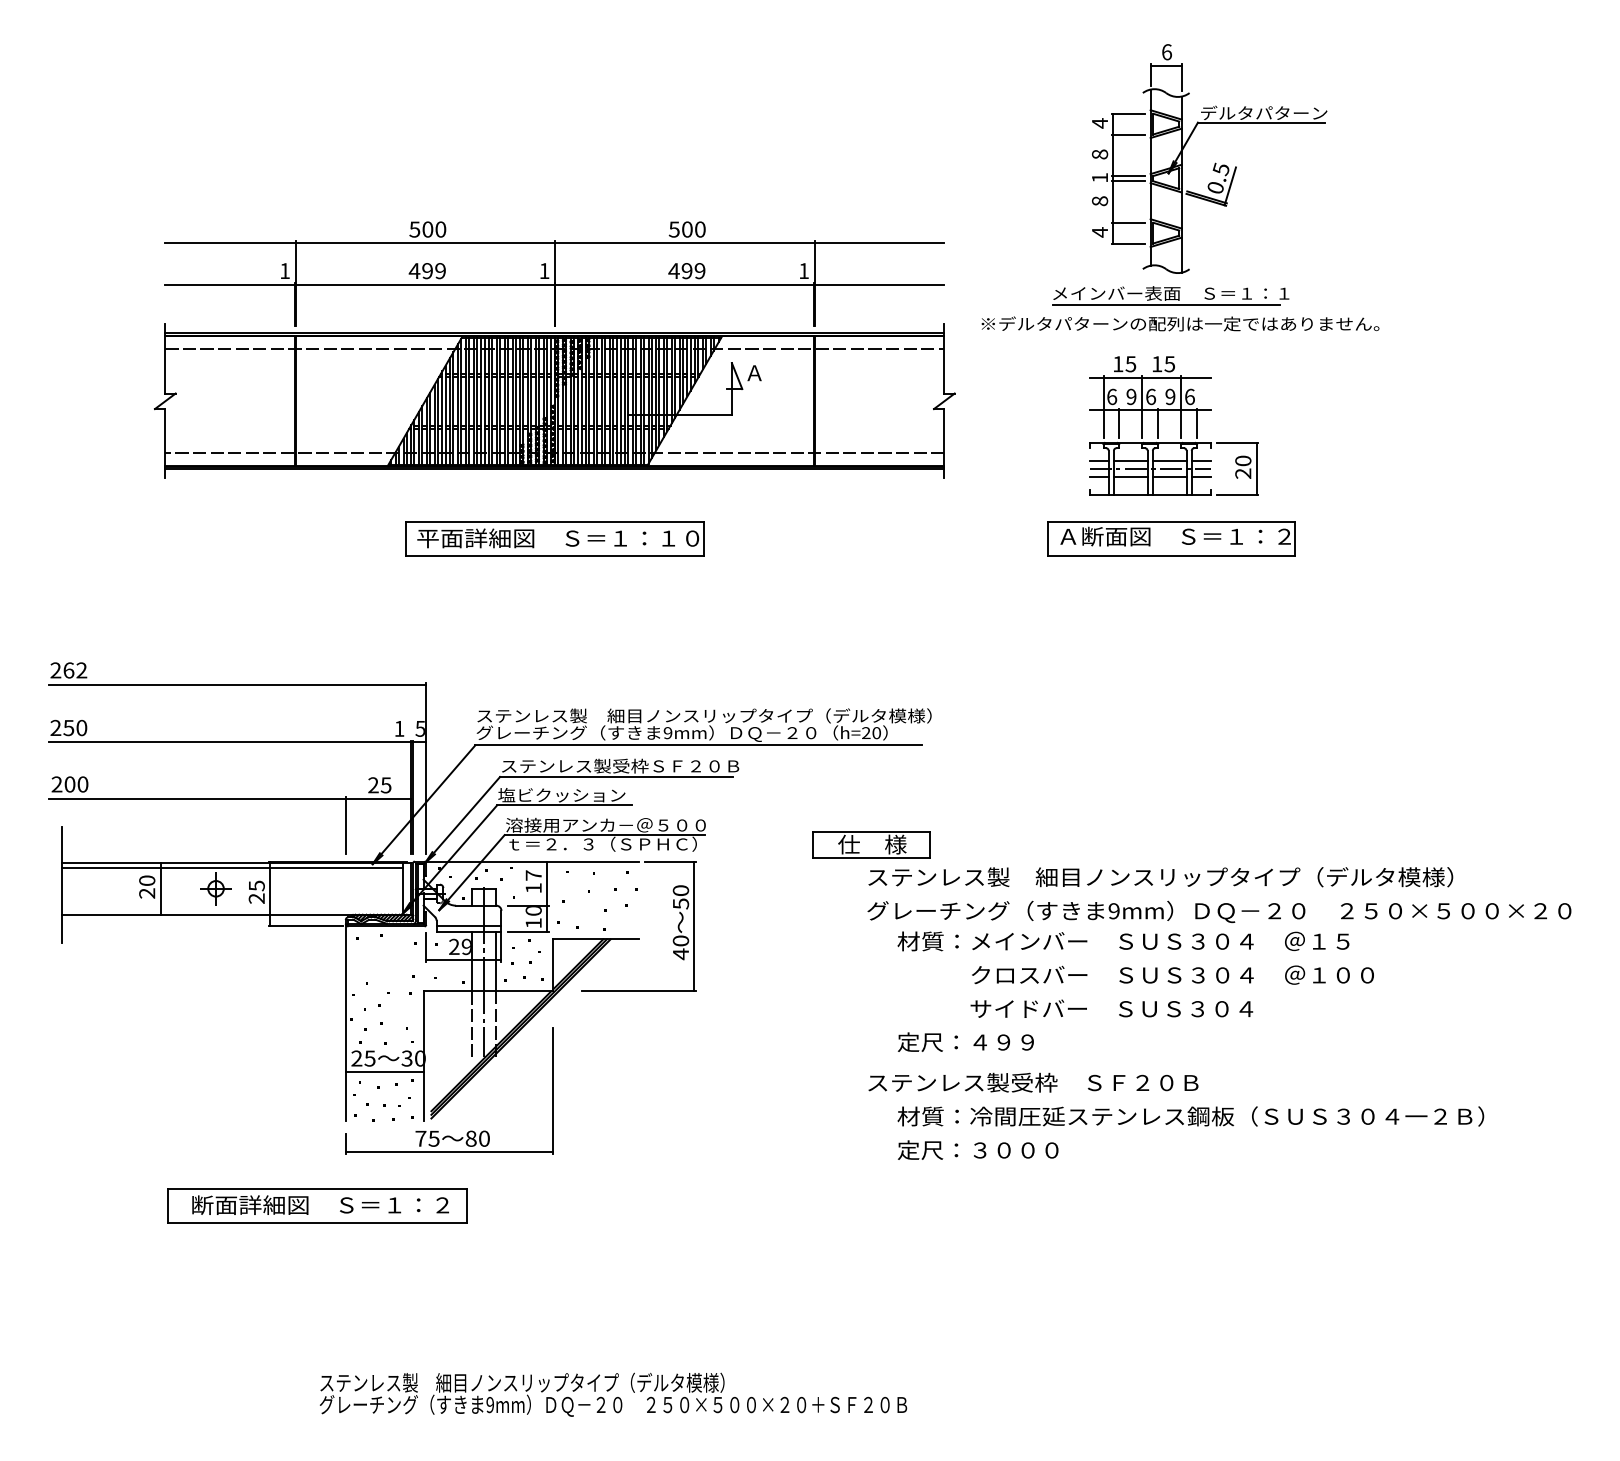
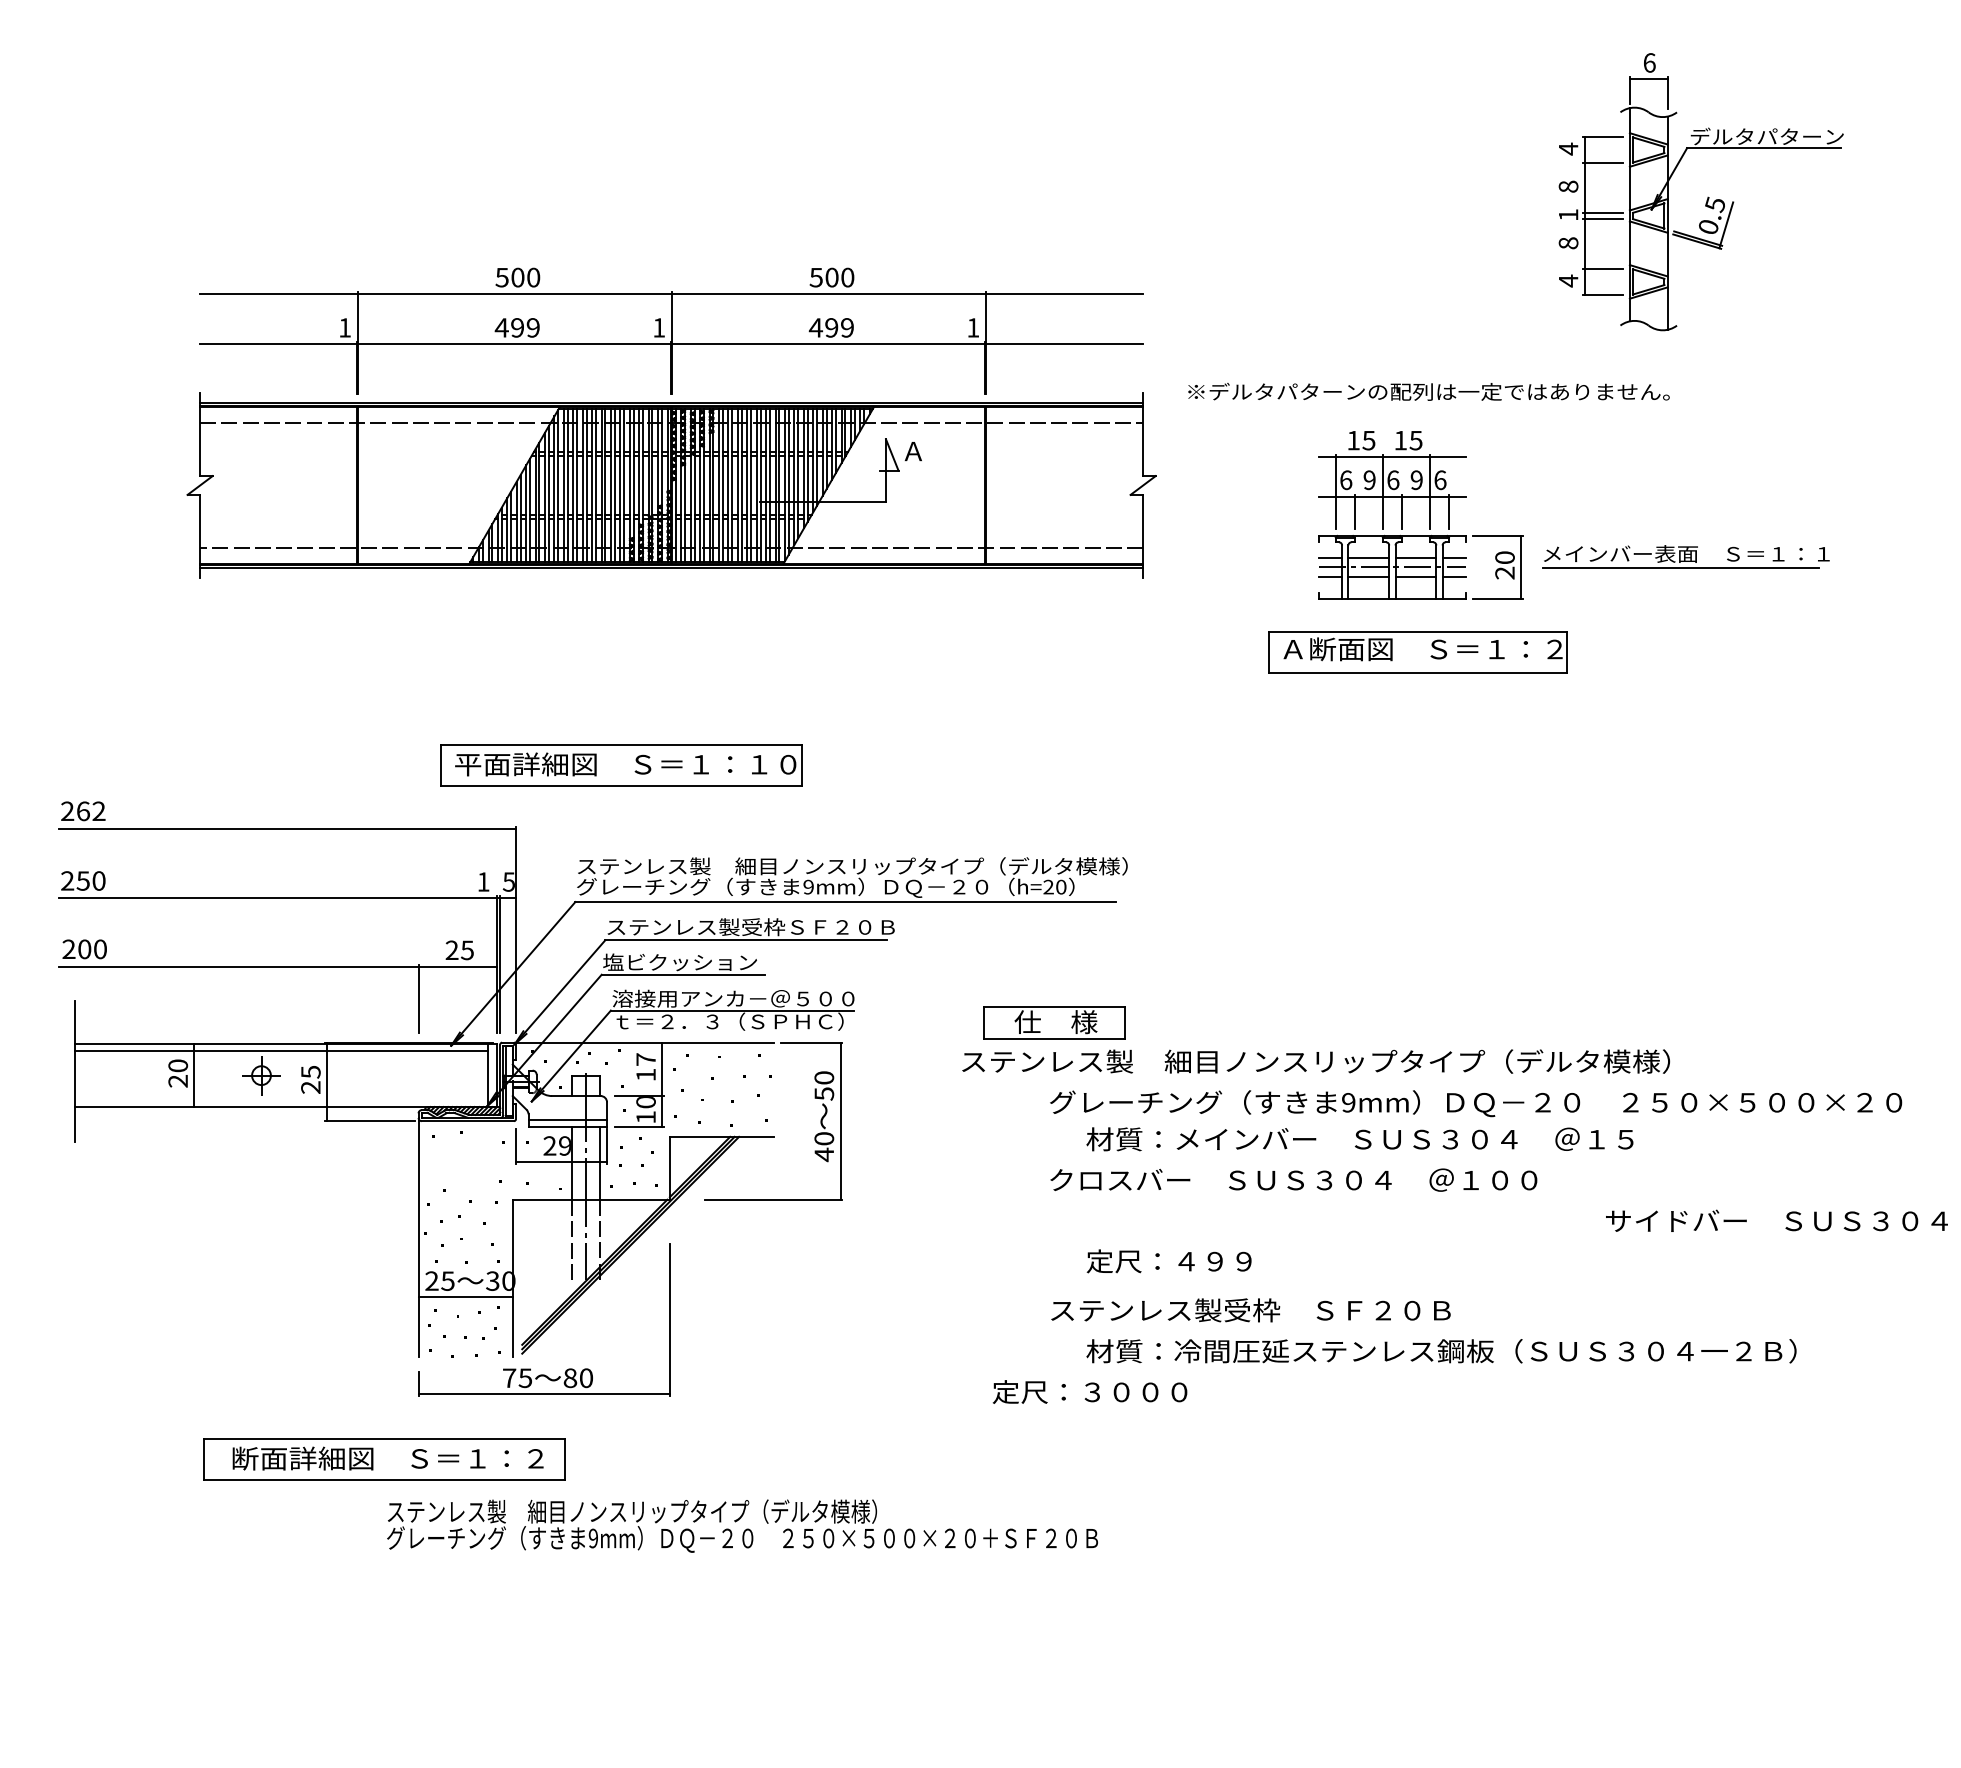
part: (1214, 163) -> (1707, 197), moved
part: (1170, 295) -> (1685, 556), moved
part: (554, 539) -> (621, 765), moved
text: (1160, 877) -> (1315, 1061), moved
text: (1172, 974) -> (1293, 1179), moved
text: (1111, 1008) -> (1776, 1220), moved
text: (977, 1149) -> (1089, 1391), moved
text: (613, 1394) -> (742, 1525), moved

